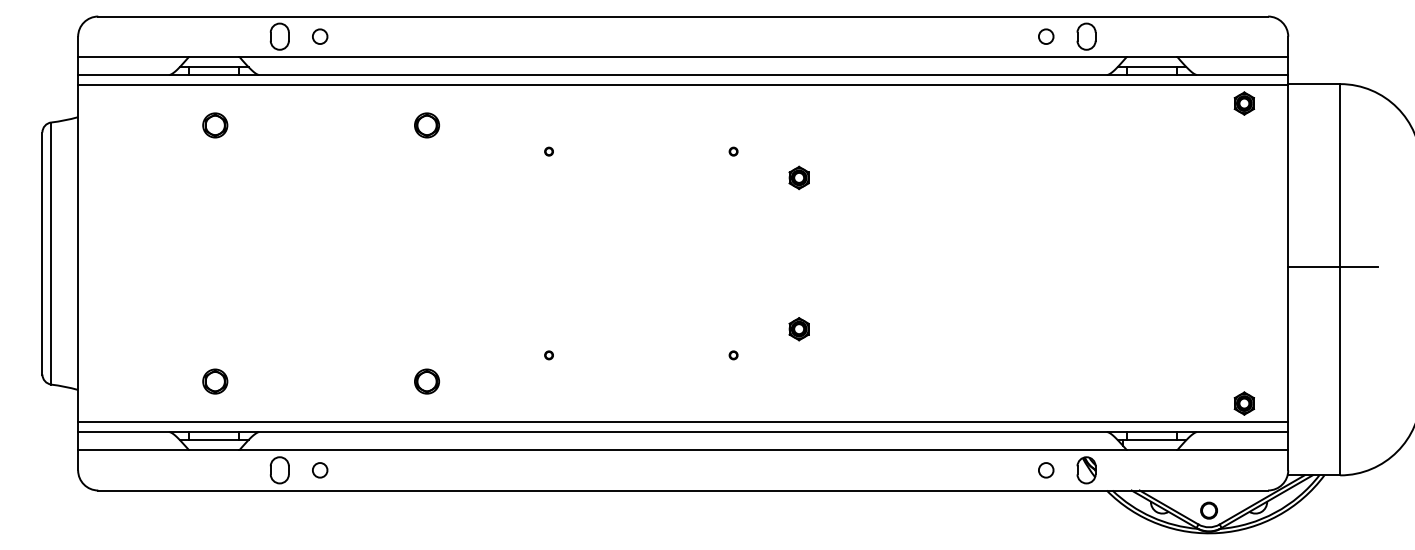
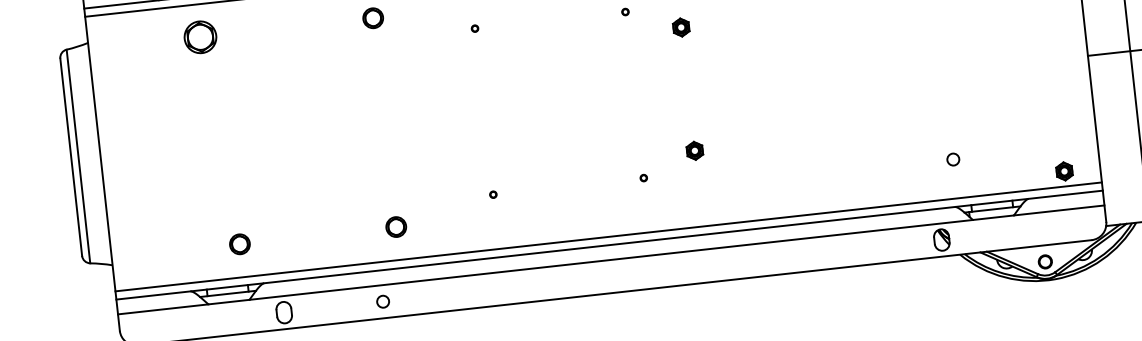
part: (215, 125) -> (200, 37), size x1.6
part: (215, 381) -> (240, 244), moved
circle: (320, 470) -> (383, 301), moved
circle: (1046, 470) -> (953, 159), moved

